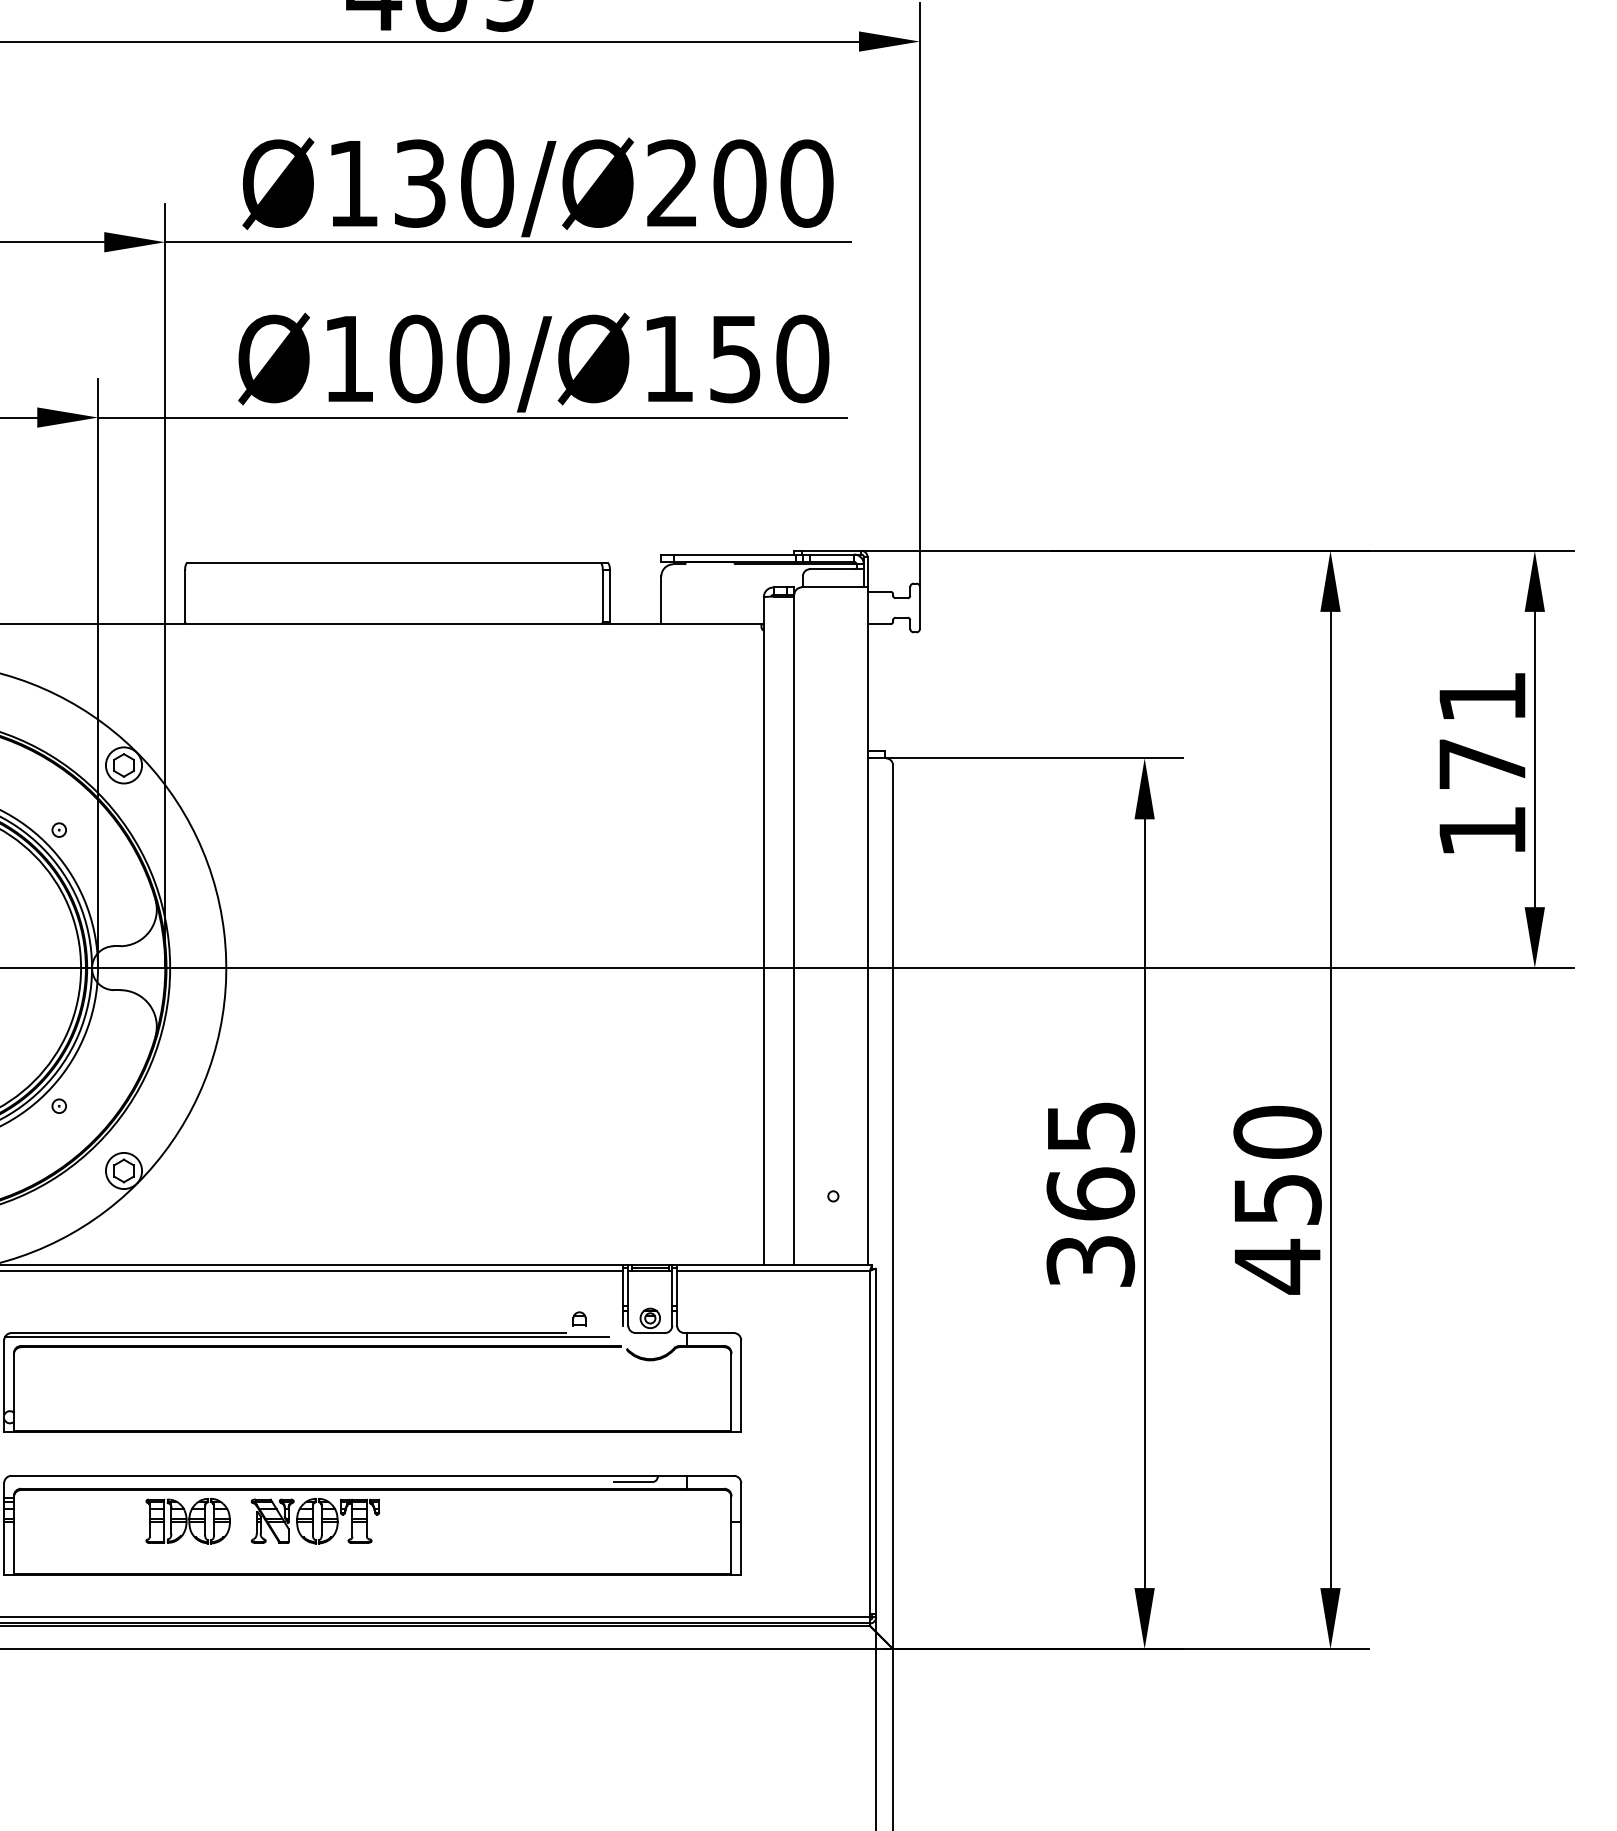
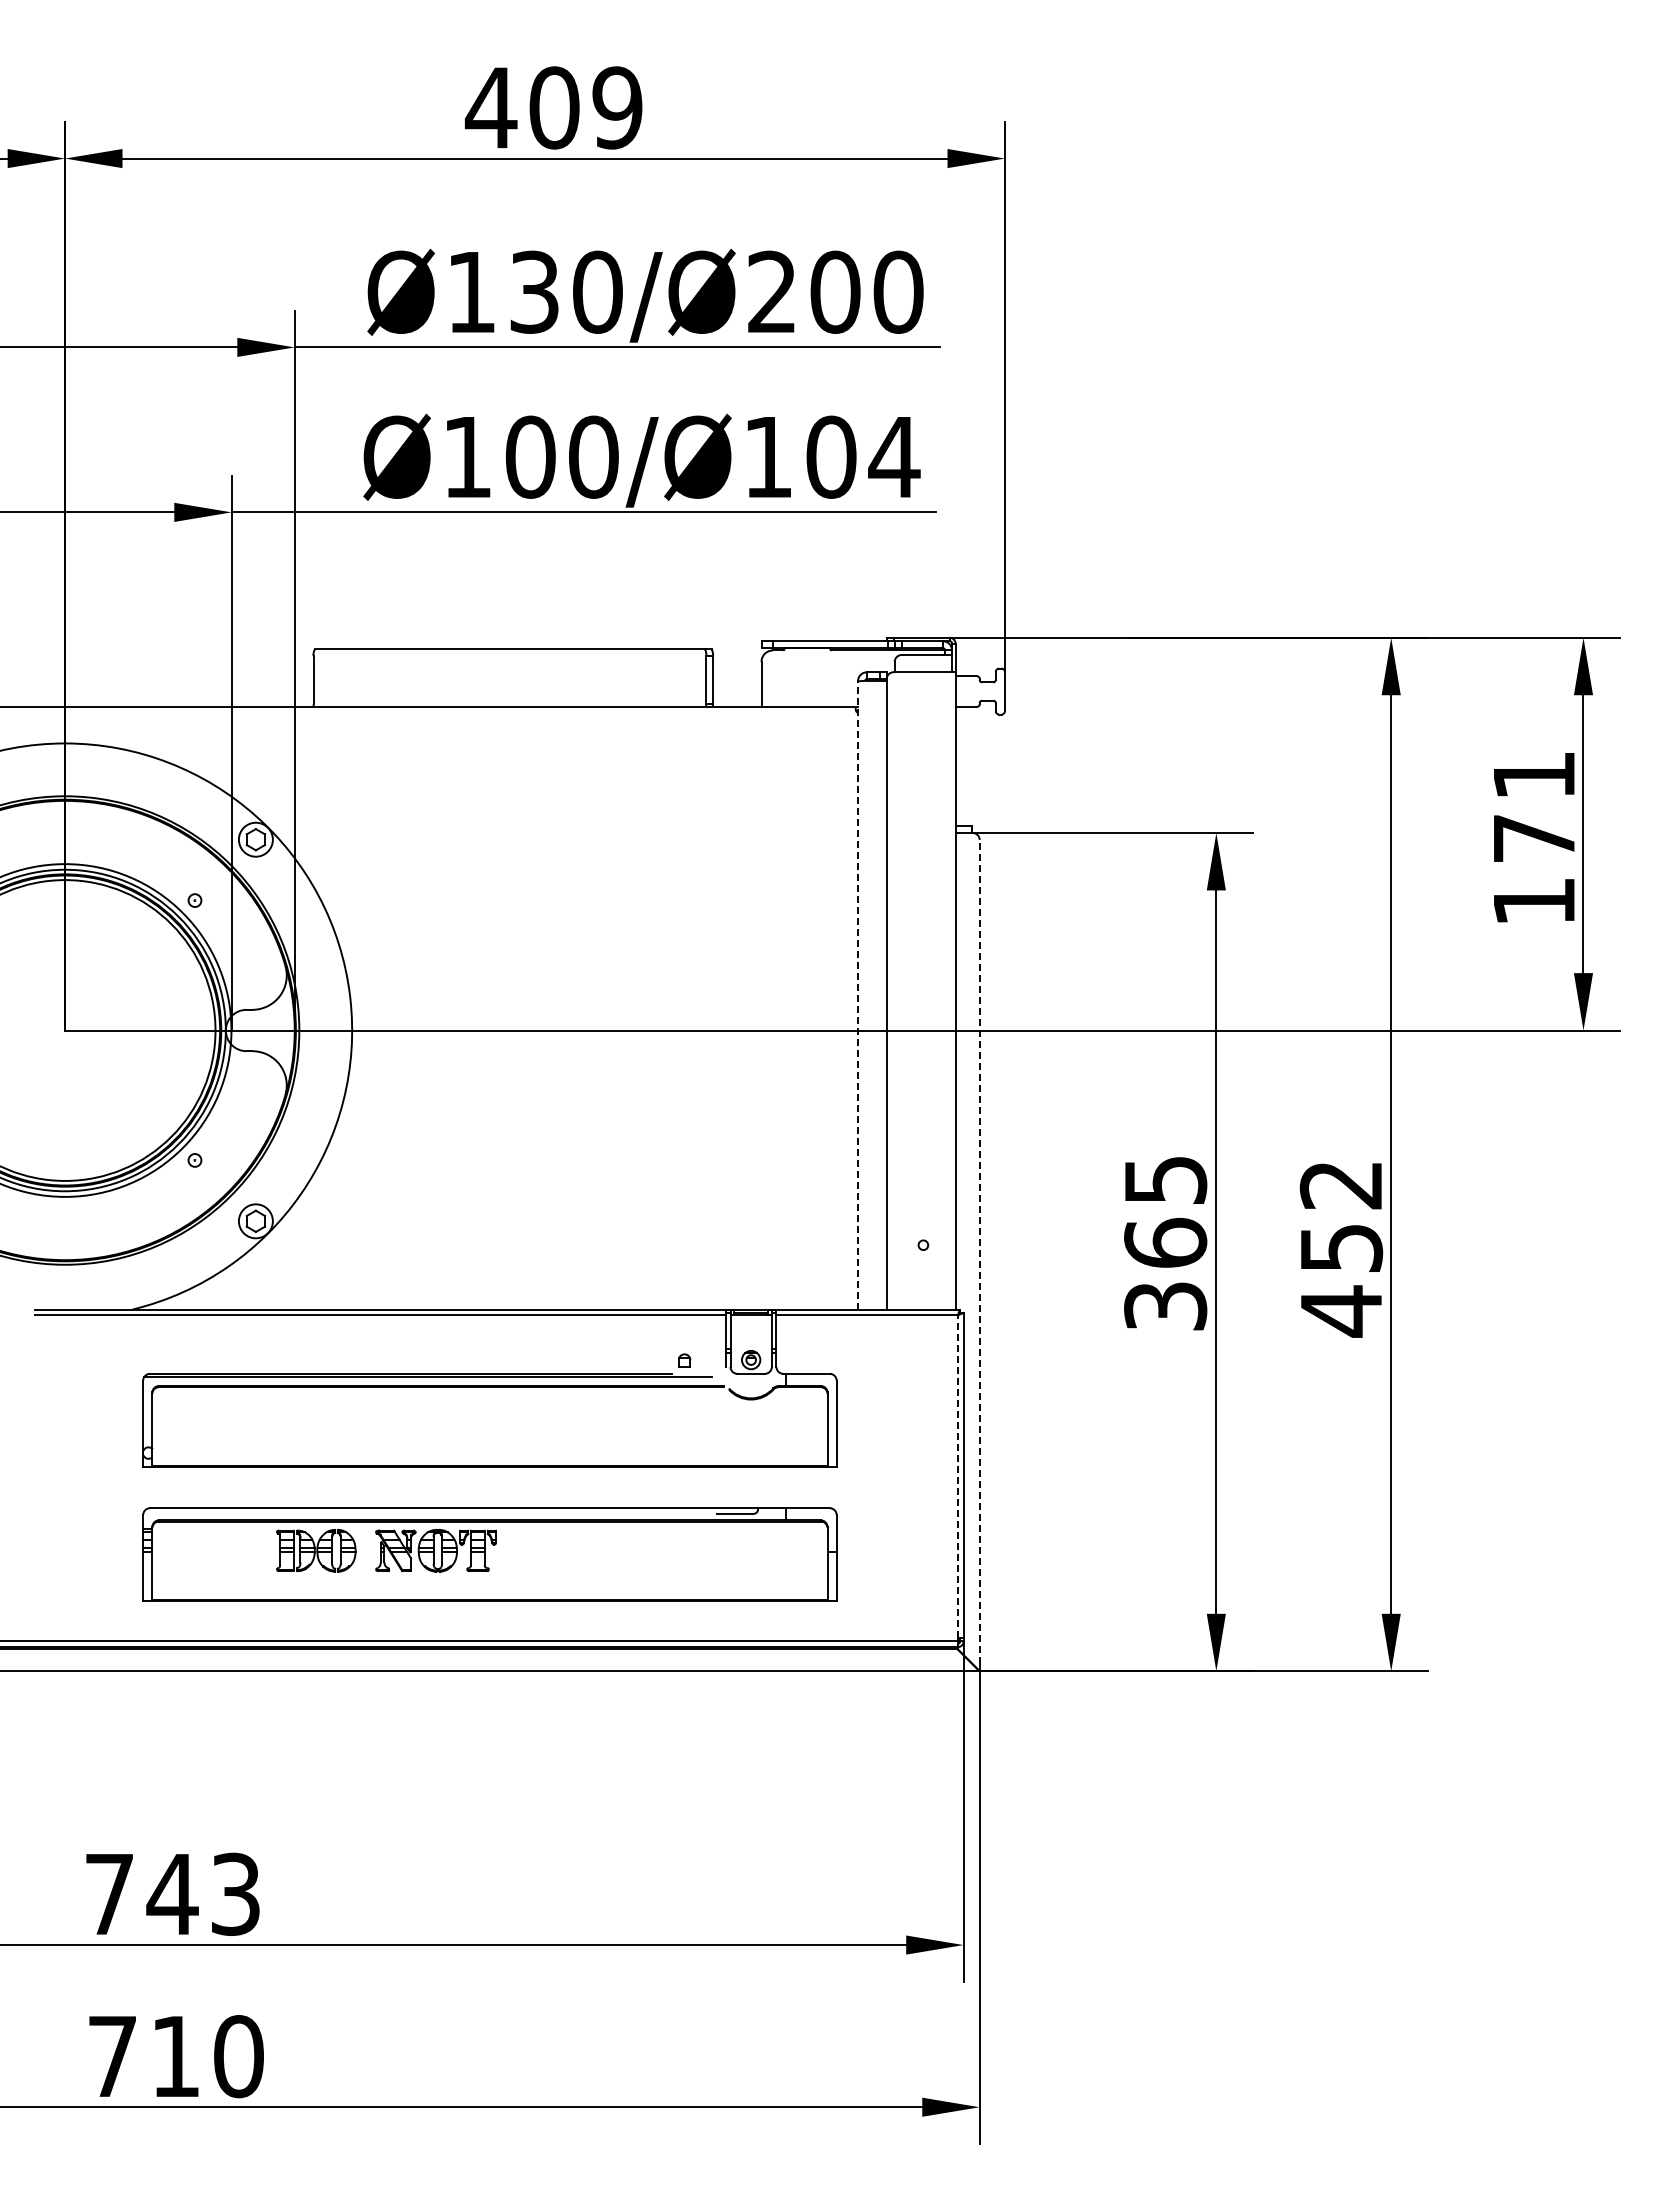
text: (769, 358) -> (863, 456), Ø100/Ø150 -> Ø100/Ø104
line: (763, 930) -> (857, 995), solid -> dashed
text: (1277, 1131) -> (1341, 1184), 450 -> 452
line: (892, 1203) -> (979, 1251), solid -> dashed
line: (869, 1442) -> (957, 1476), solid -> dashed

